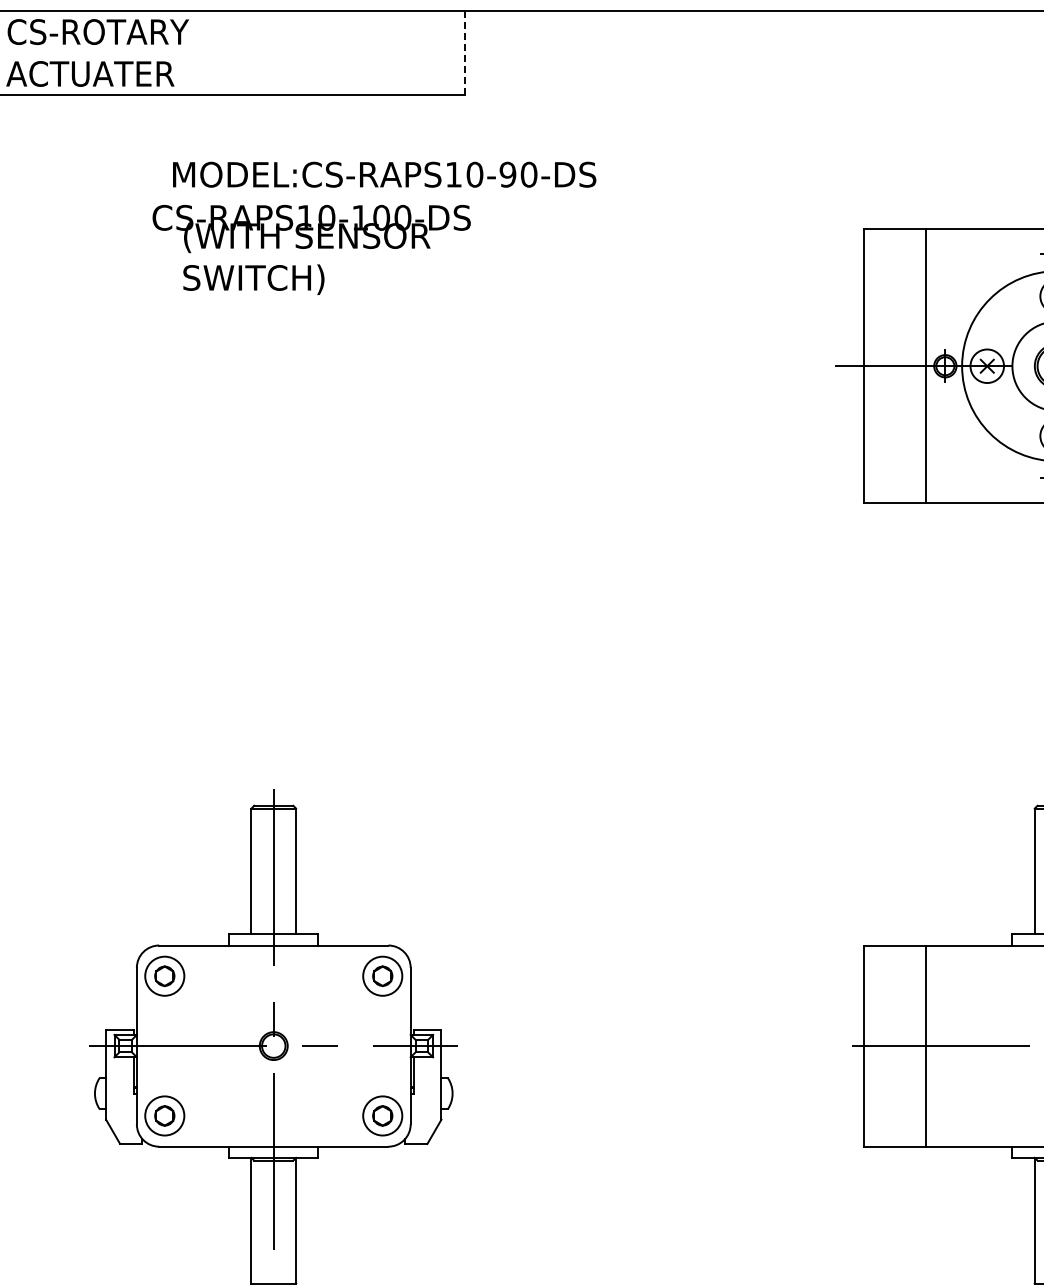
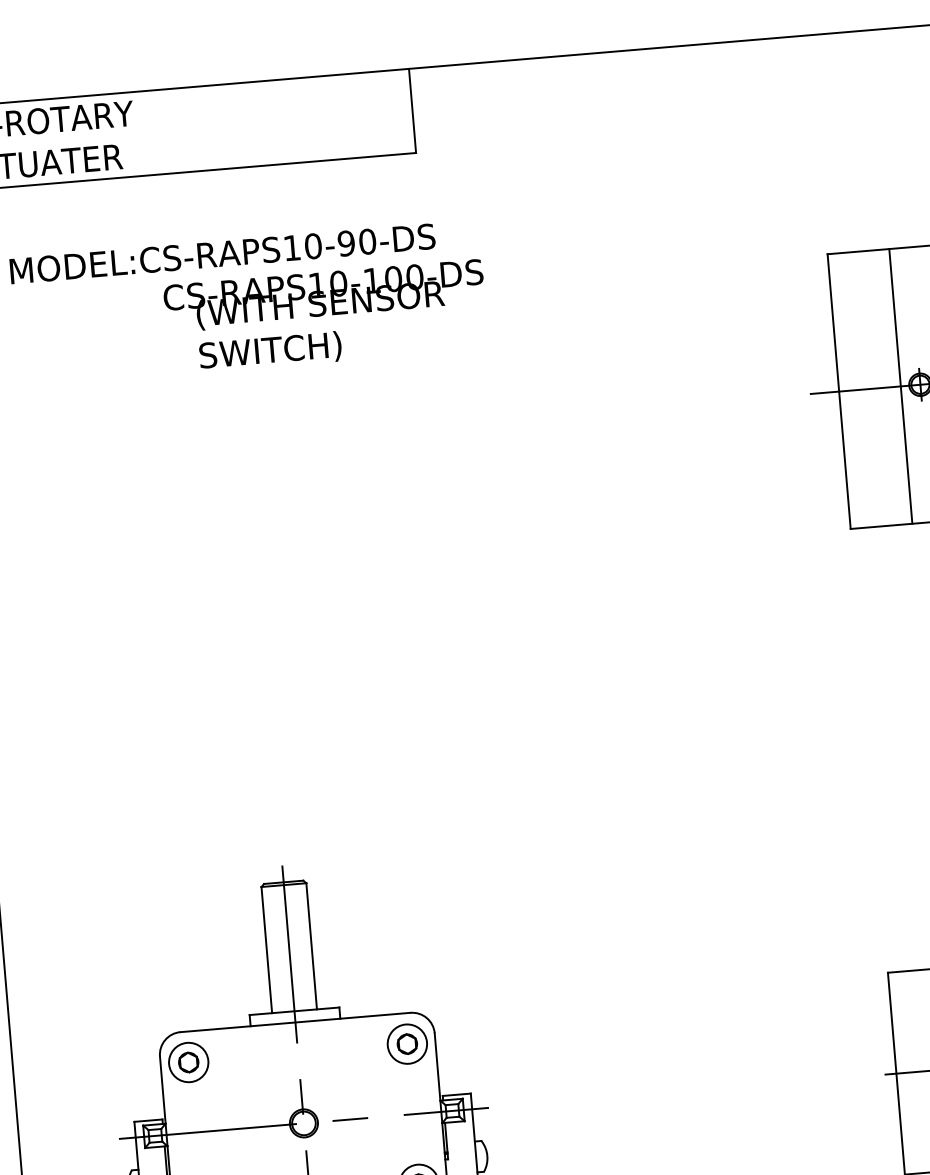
line: (465, 53) -> (412, 111), dashed -> solid
text: (384, 174) -> (222, 253), moved
text: (311, 249) -> (325, 316), moved

